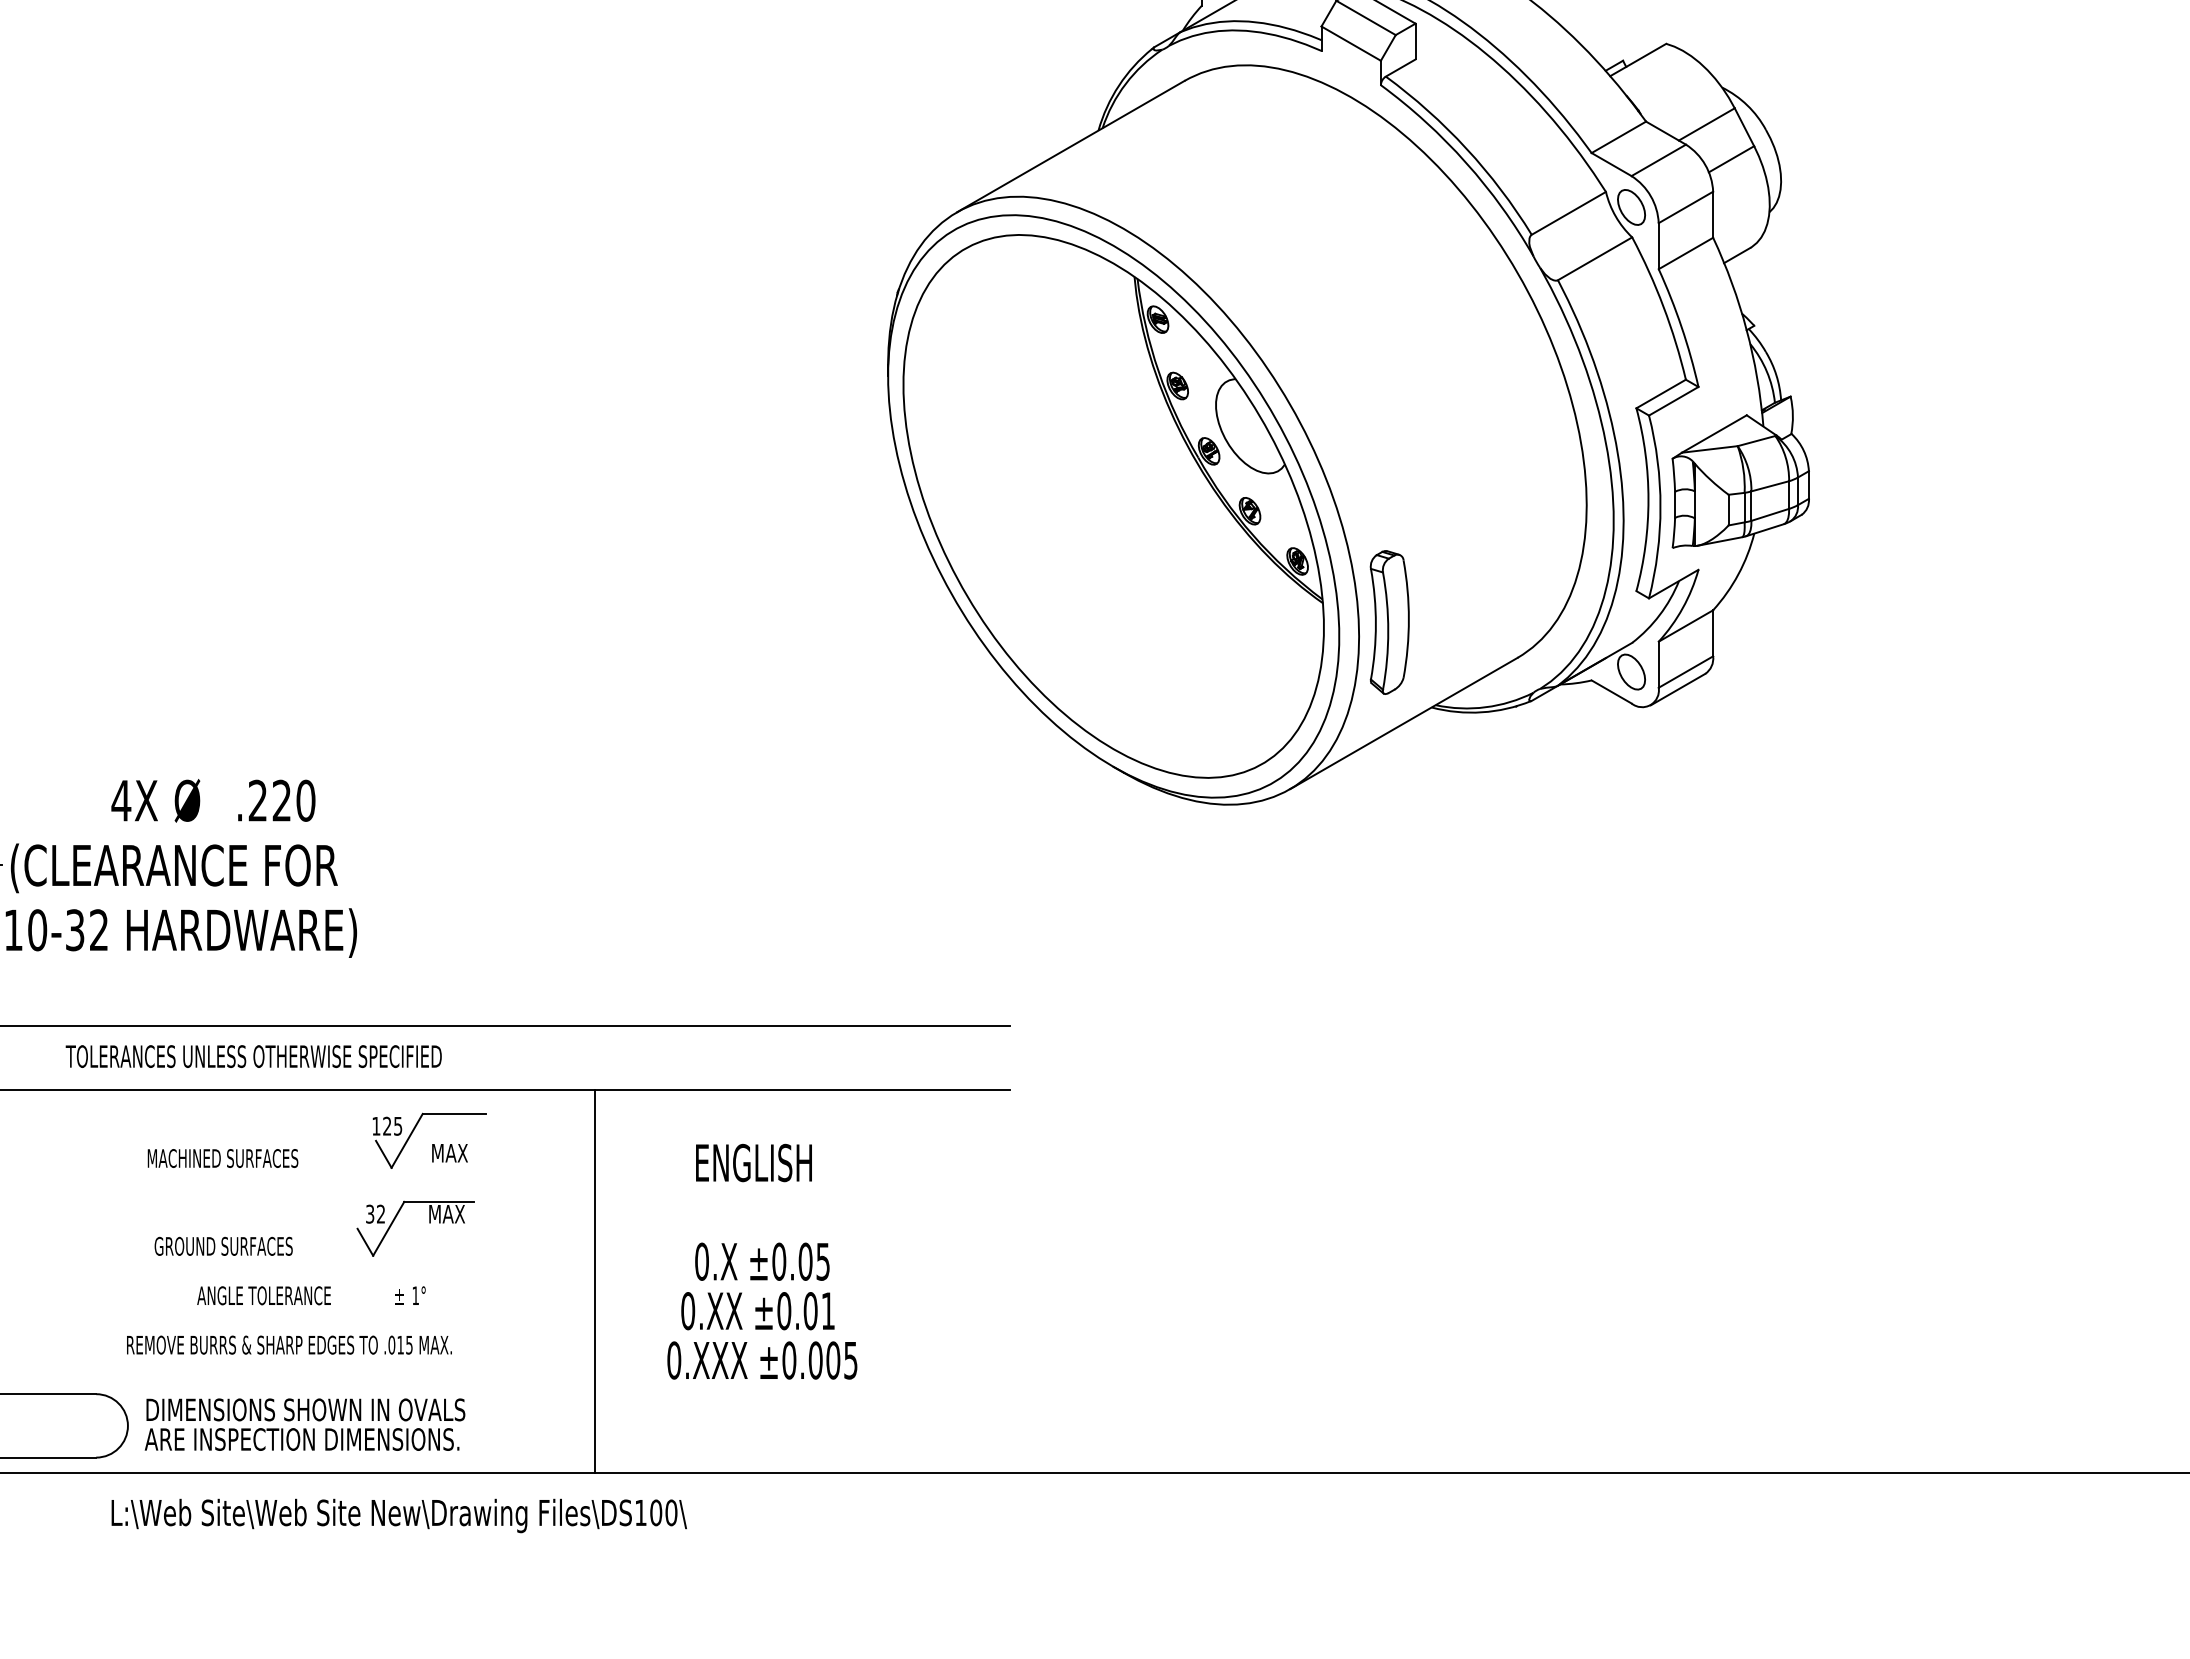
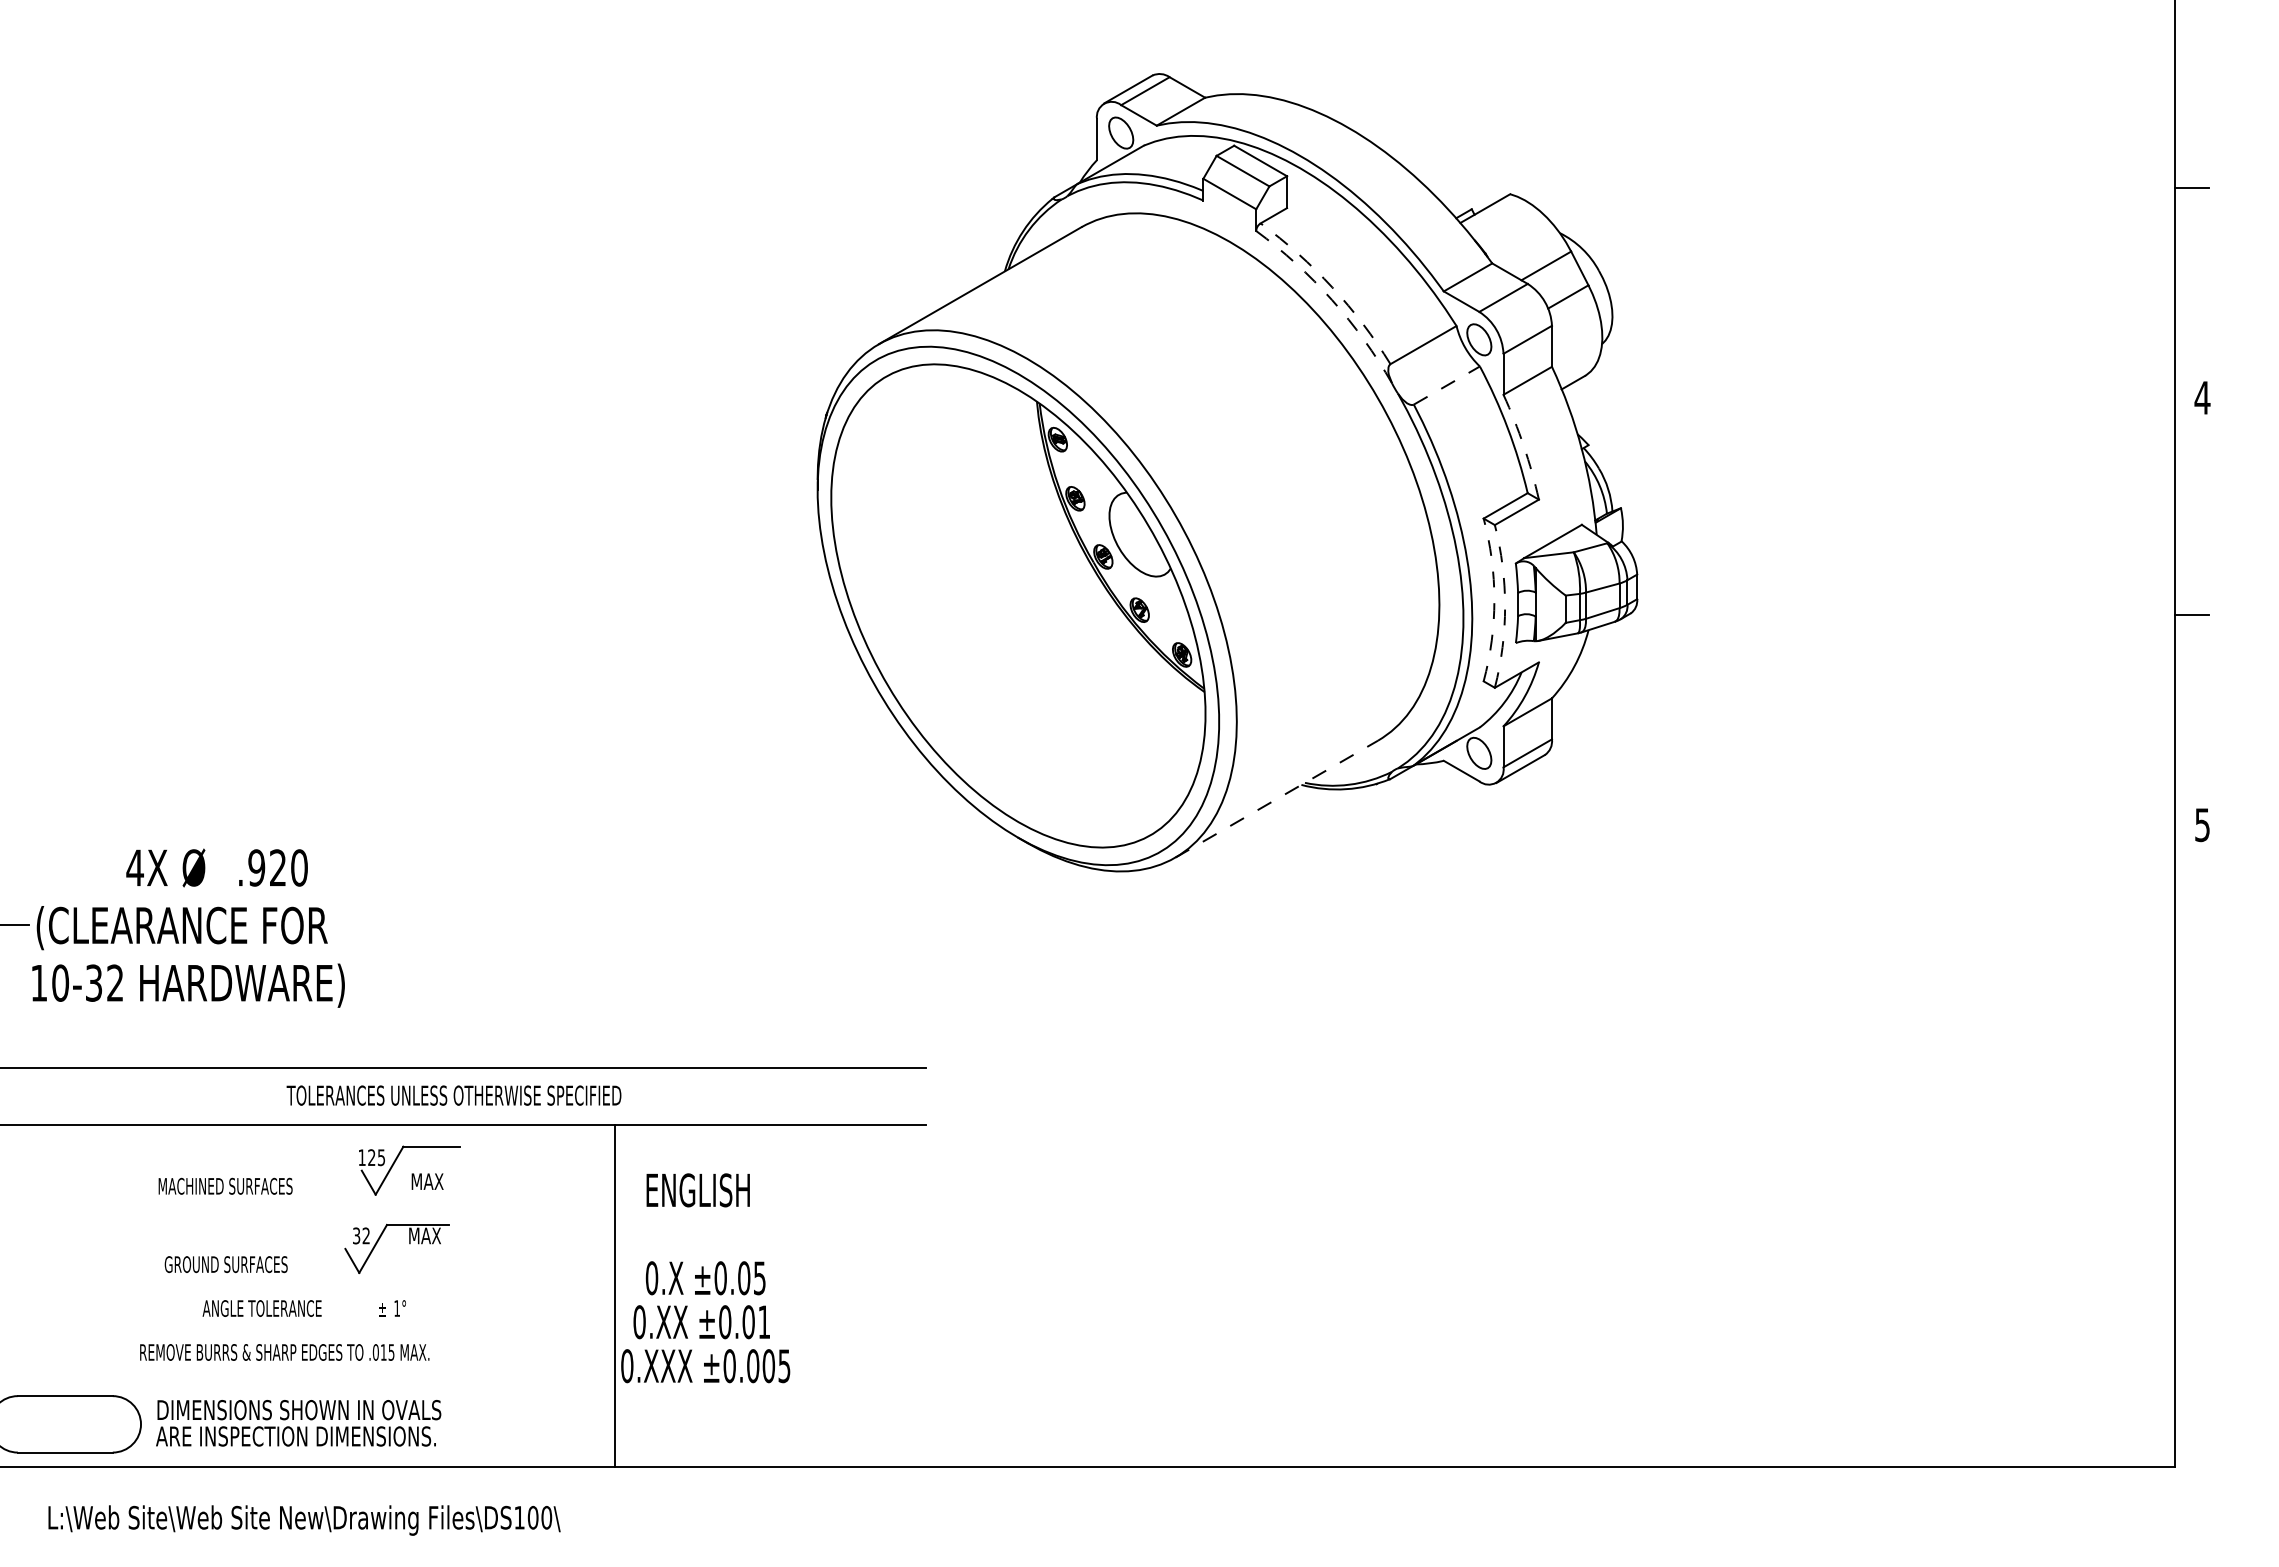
arc: (1466, 148) -> (1332, 287), solid -> dashed
arc: (1466, 163) -> (1332, 300), solid -> dashed
line: (1595, 258) -> (1447, 385), solid -> dashed
arc: (1681, 327) -> (1523, 446), solid -> dashed
arc: (1648, 499) -> (1494, 599), solid -> dashed
arc: (1660, 507) -> (1505, 606), solid -> dashed
part: (1389, 621) -> (1263, 708), removed
line: (1403, 723) -> (1276, 799), solid -> dashed
text: (257, 800) -> (256, 867), .220 -> .920
text: (253, 1056) -> (453, 1095), moved
line: (595, 1281) -> (615, 1295), moved
text: (399, 1515) -> (304, 1520), moved

